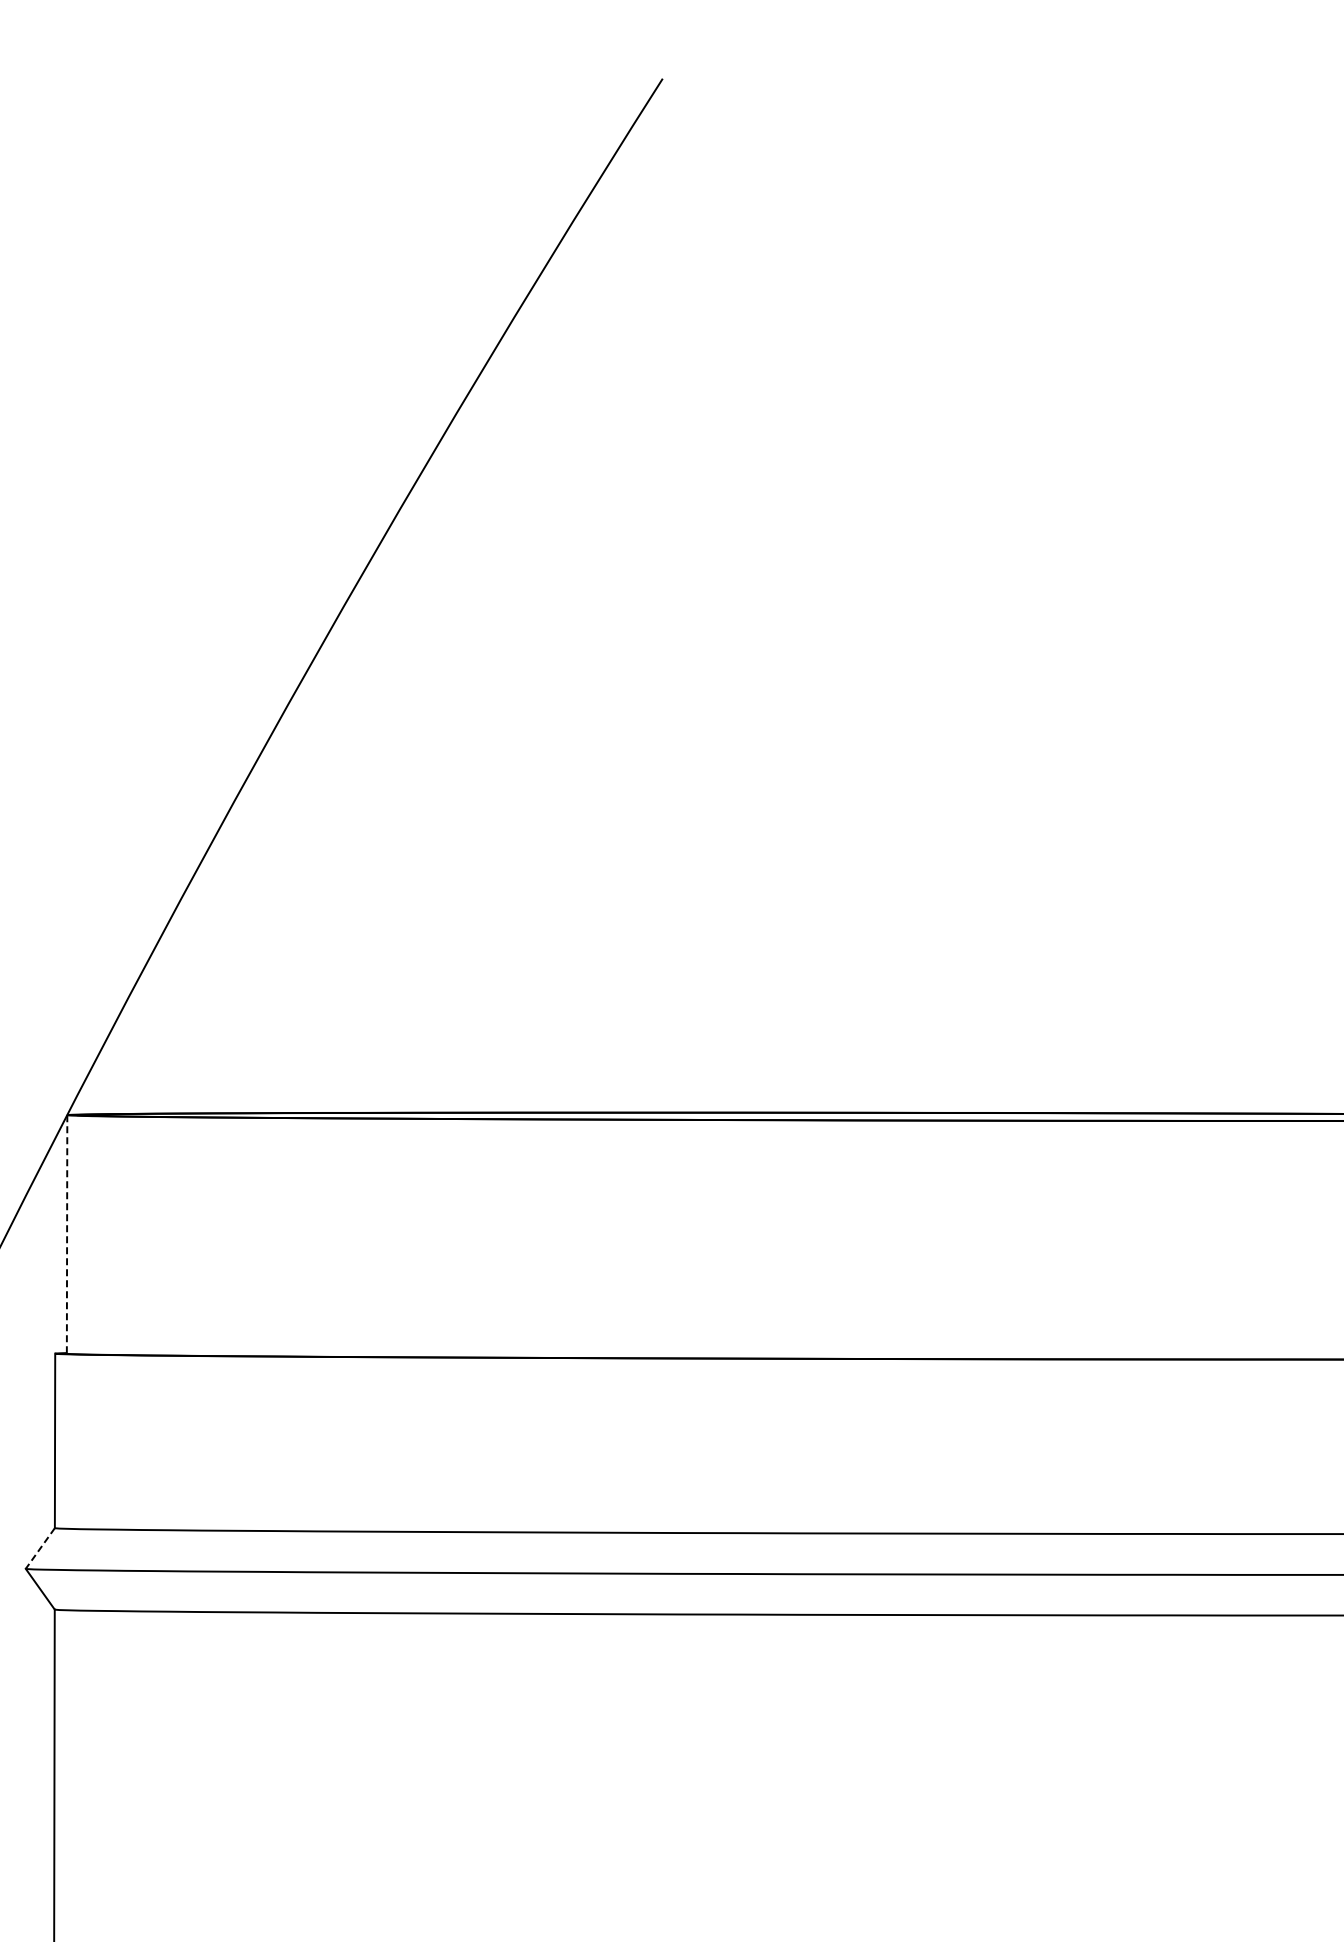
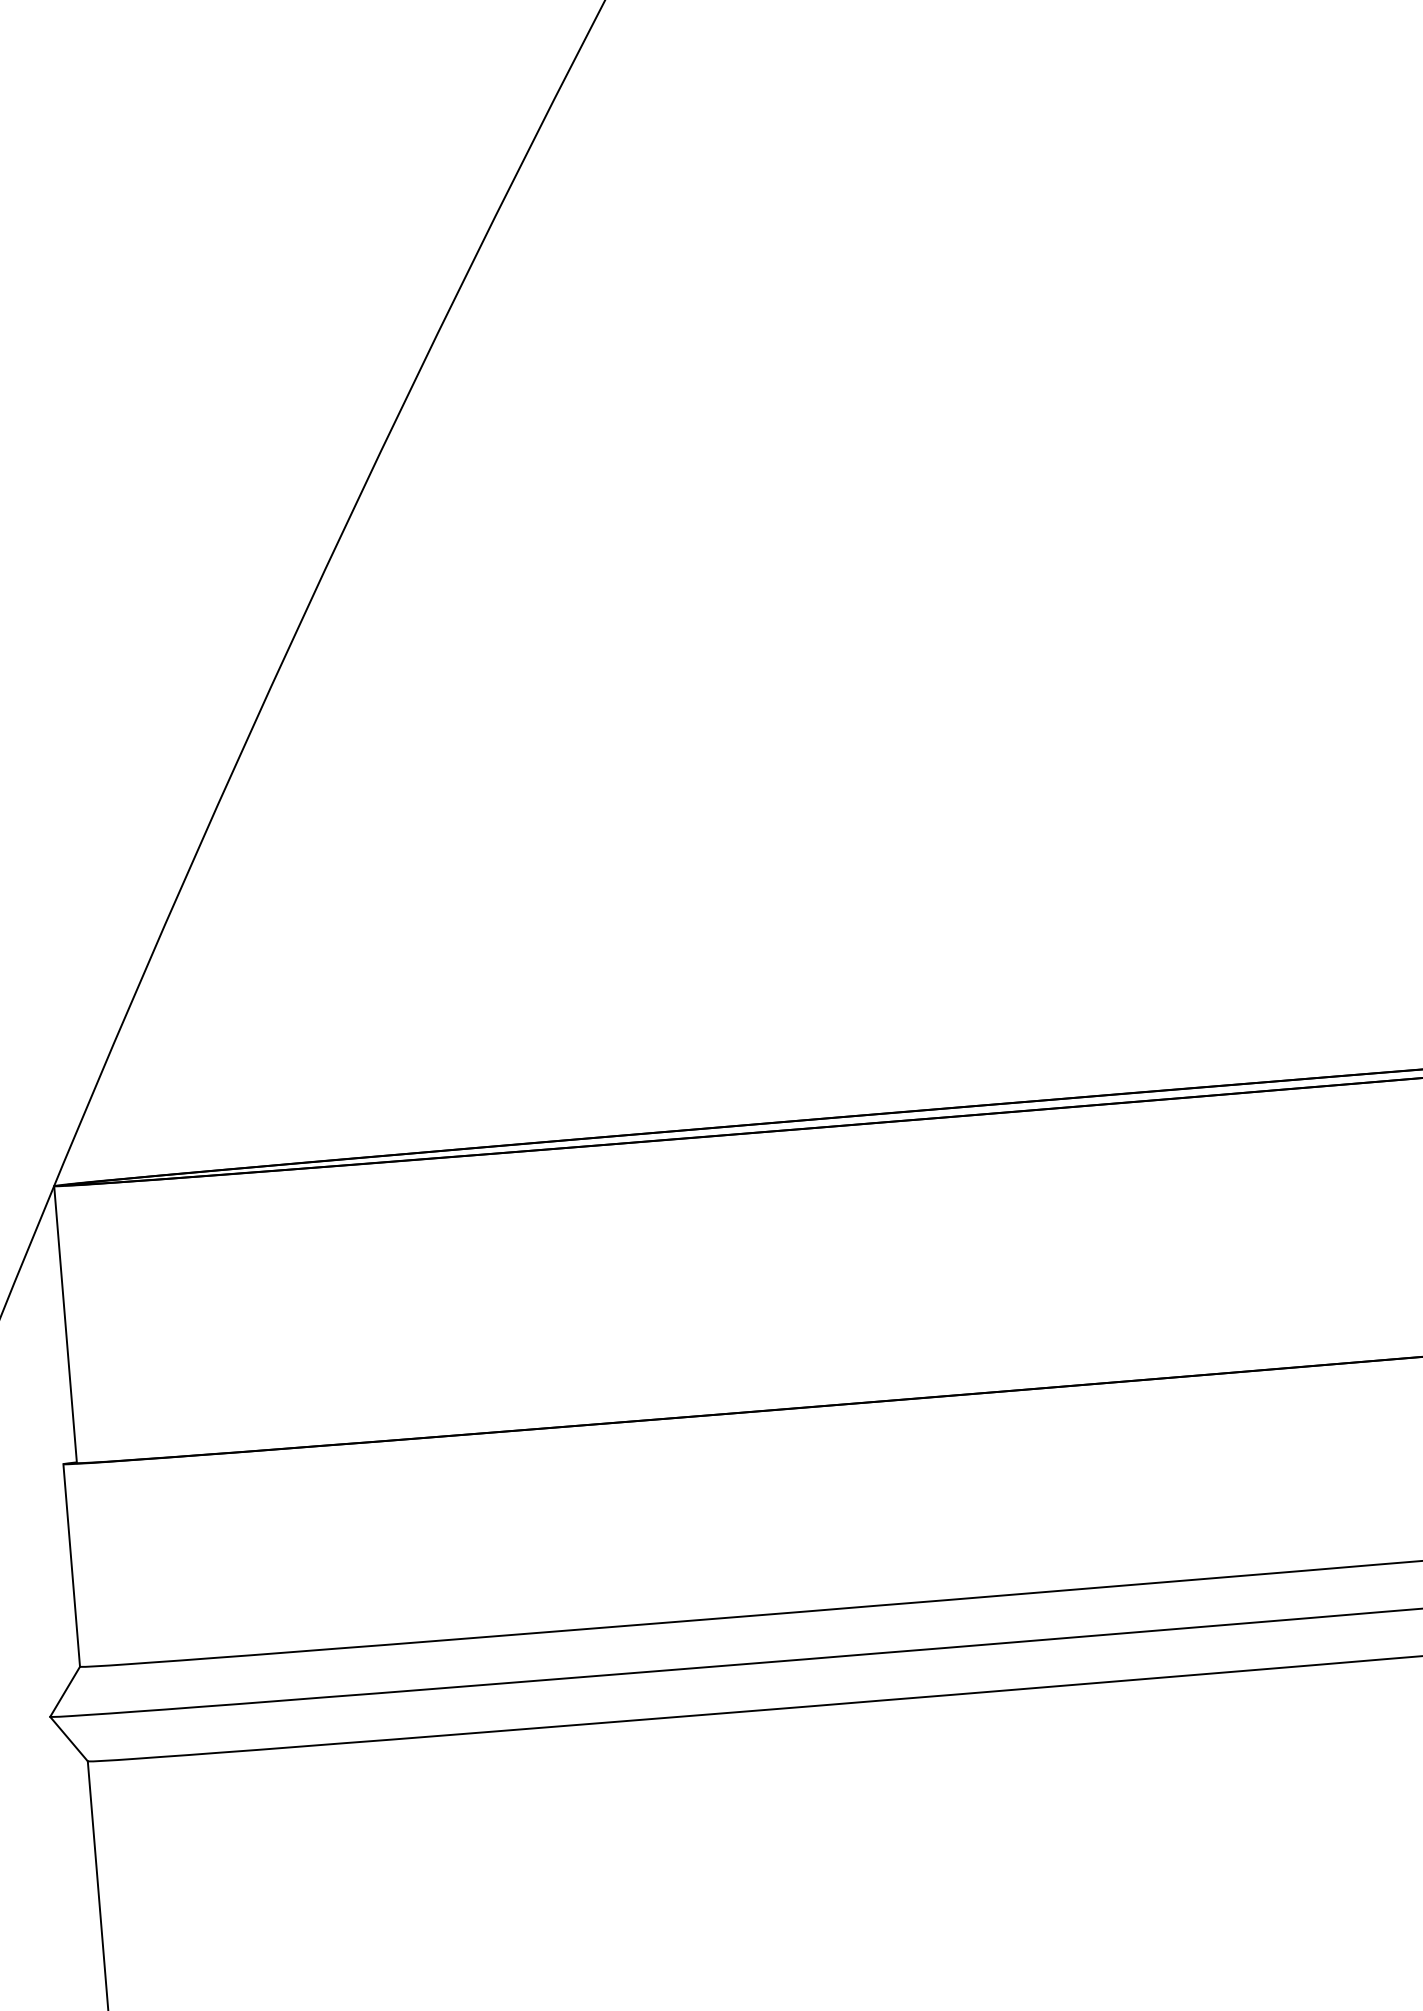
line: (67, 1235) -> (66, 1325), dashed -> solid
line: (40, 1548) -> (65, 1691), dashed -> solid

